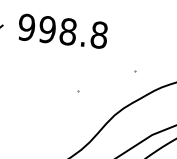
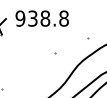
text: (46, 29) -> (32, 18), 998.8 -> 938.8

